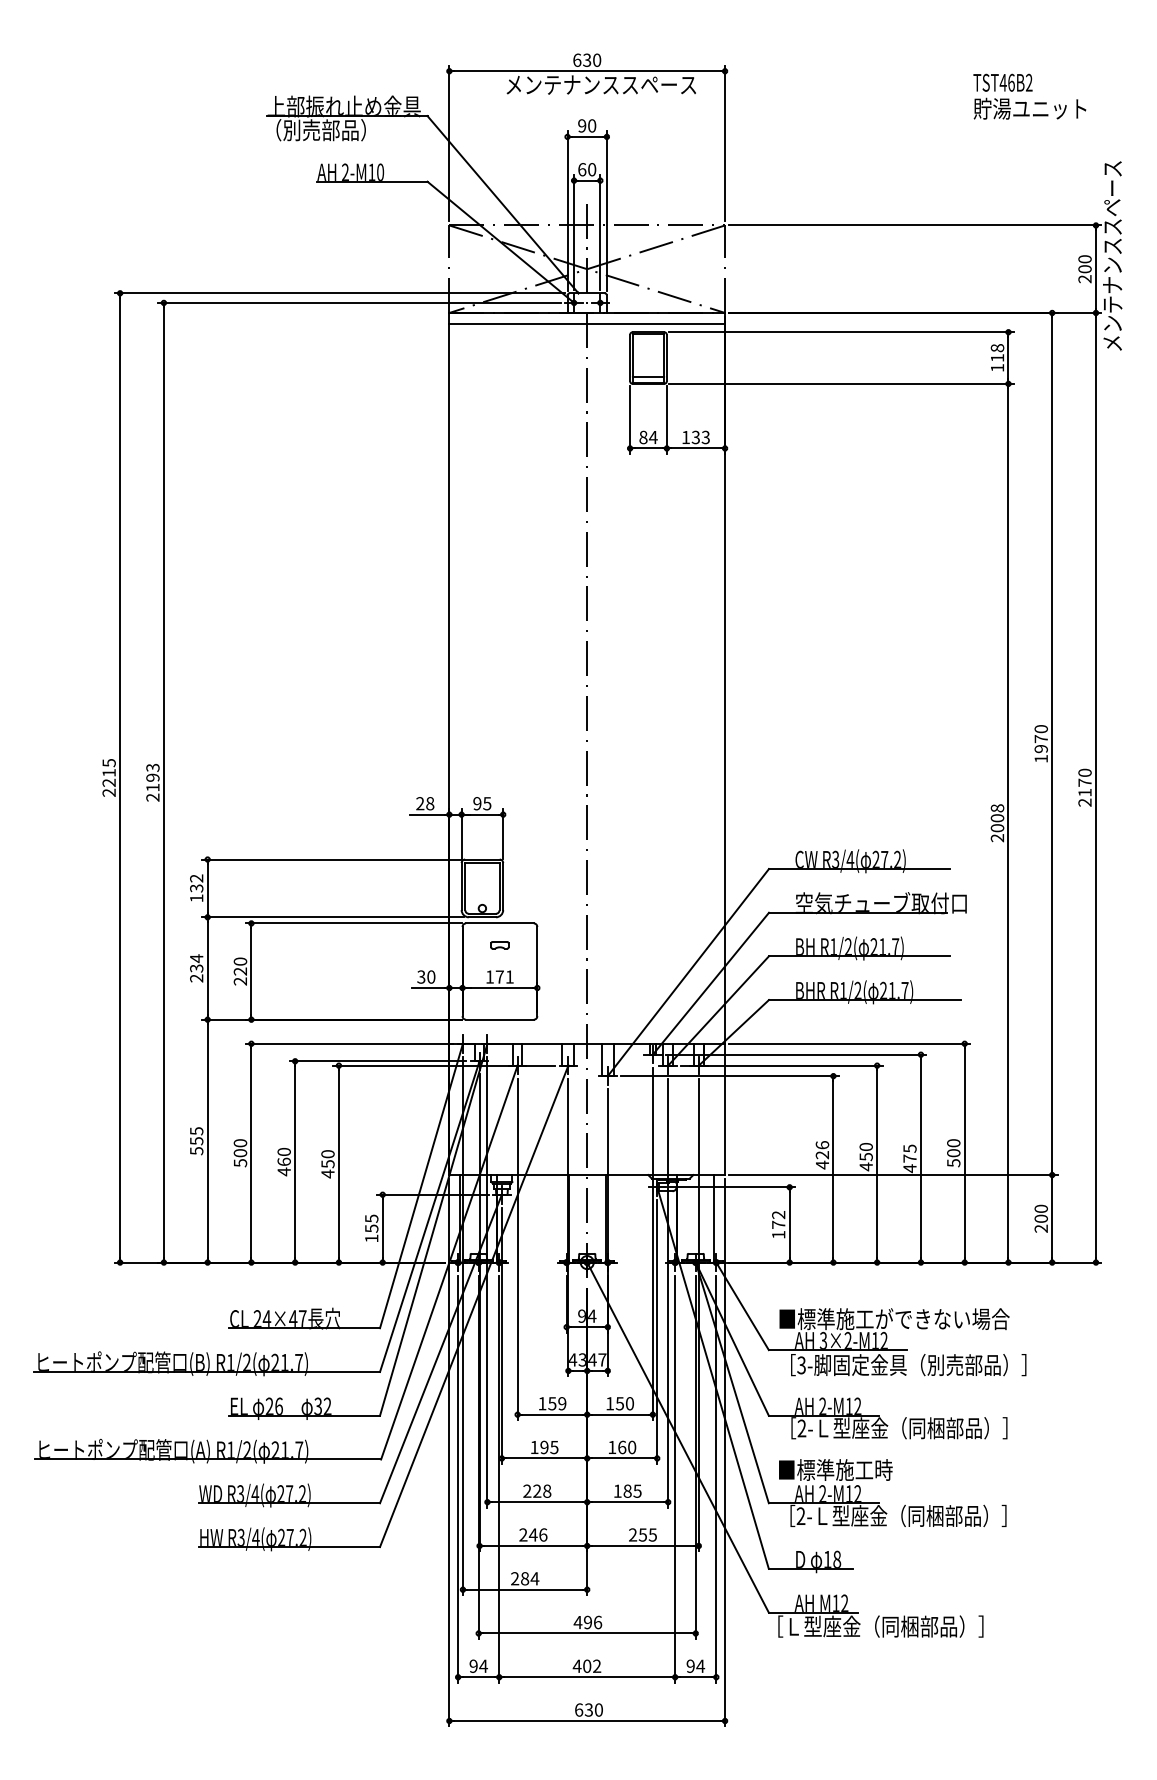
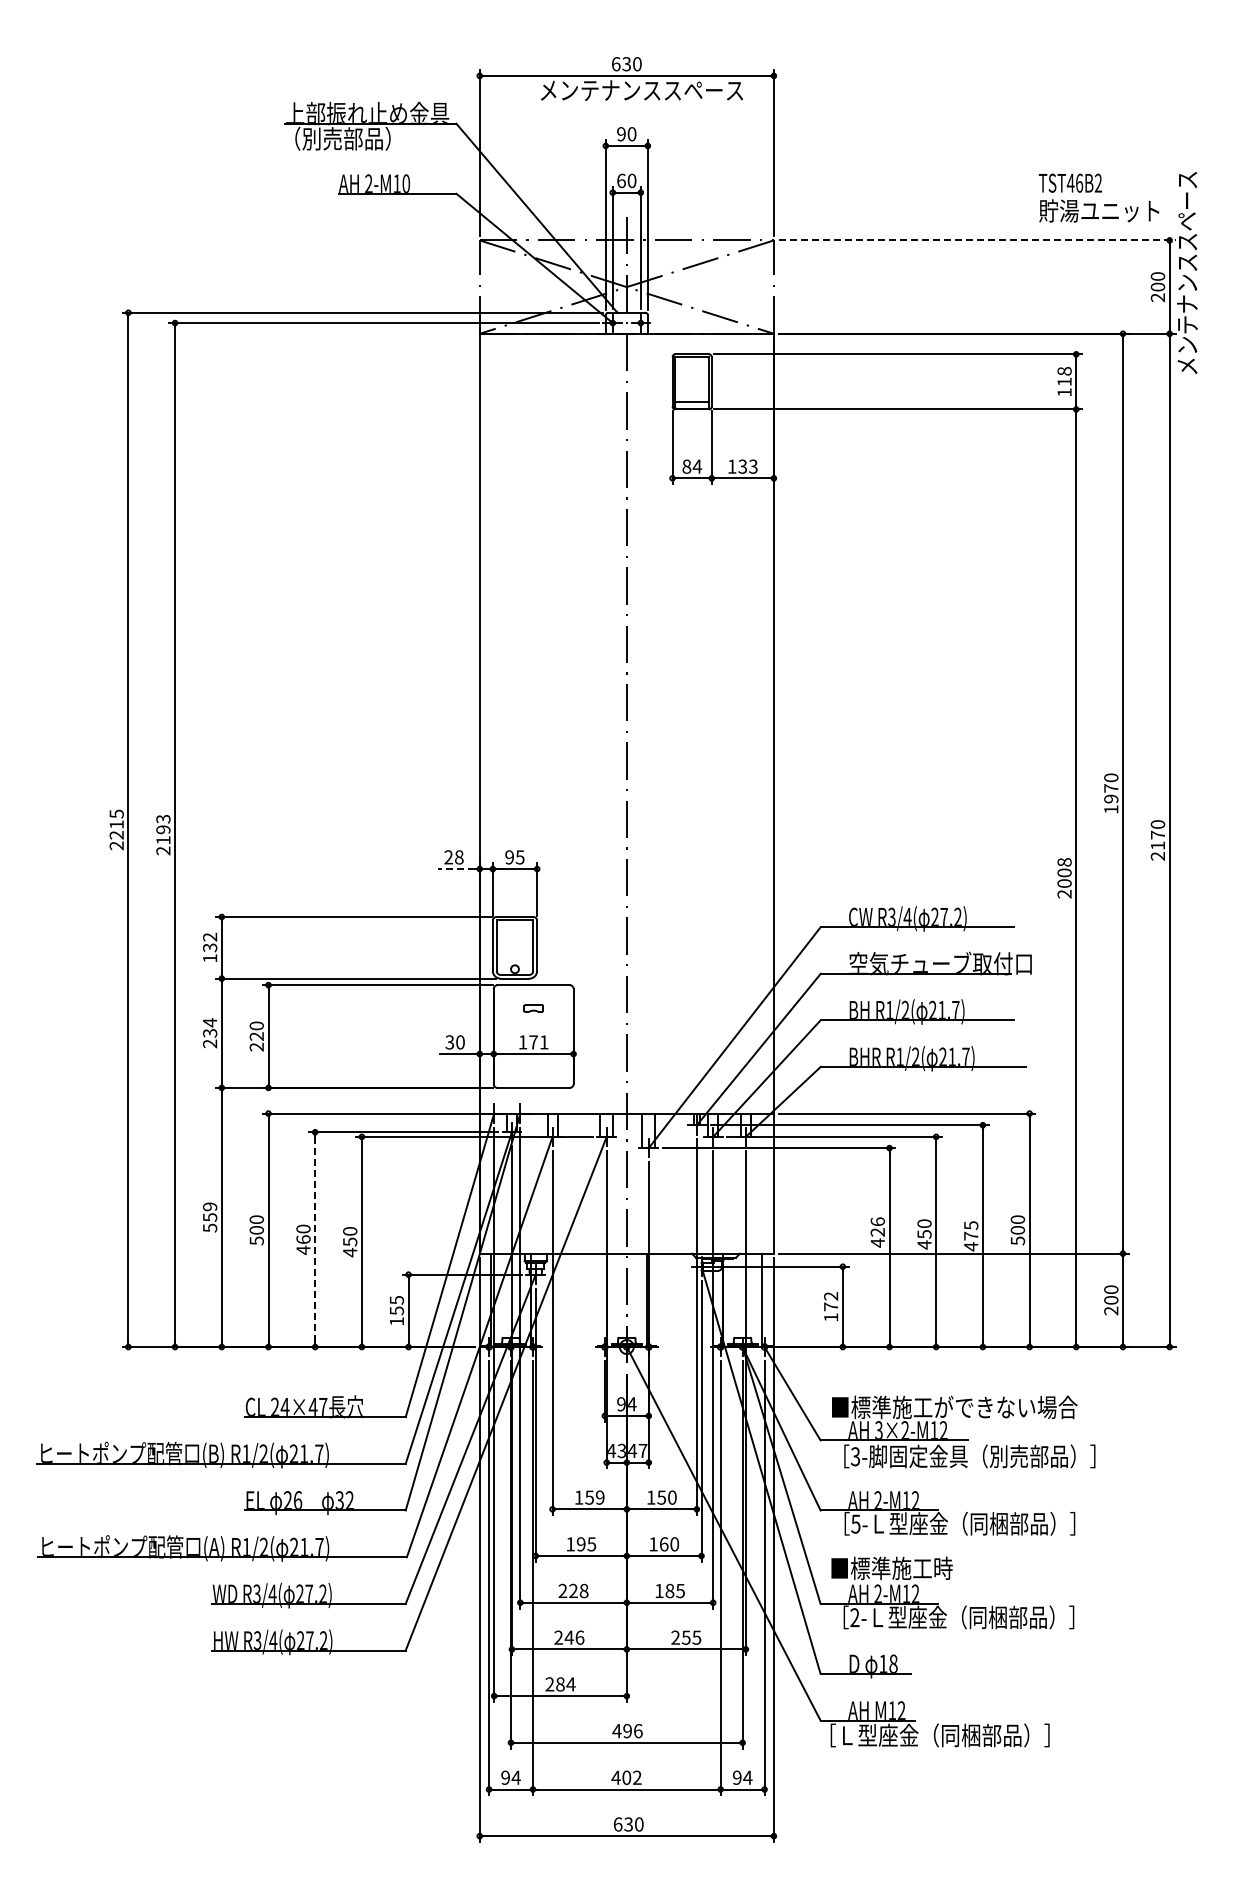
text: (1029, 96) -> (1098, 197), moved
line: (915, 225) -> (977, 240), solid -> dashed
line: (586, 323) -> (626, 345), removed
line: (427, 815) -> (456, 869), solid -> dashed
text: (197, 1130) -> (210, 1206), 555 -> 559
line: (295, 1161) -> (315, 1239), solid -> dashed
text: (801, 1427) -> (855, 1523), 2- -> 5-

